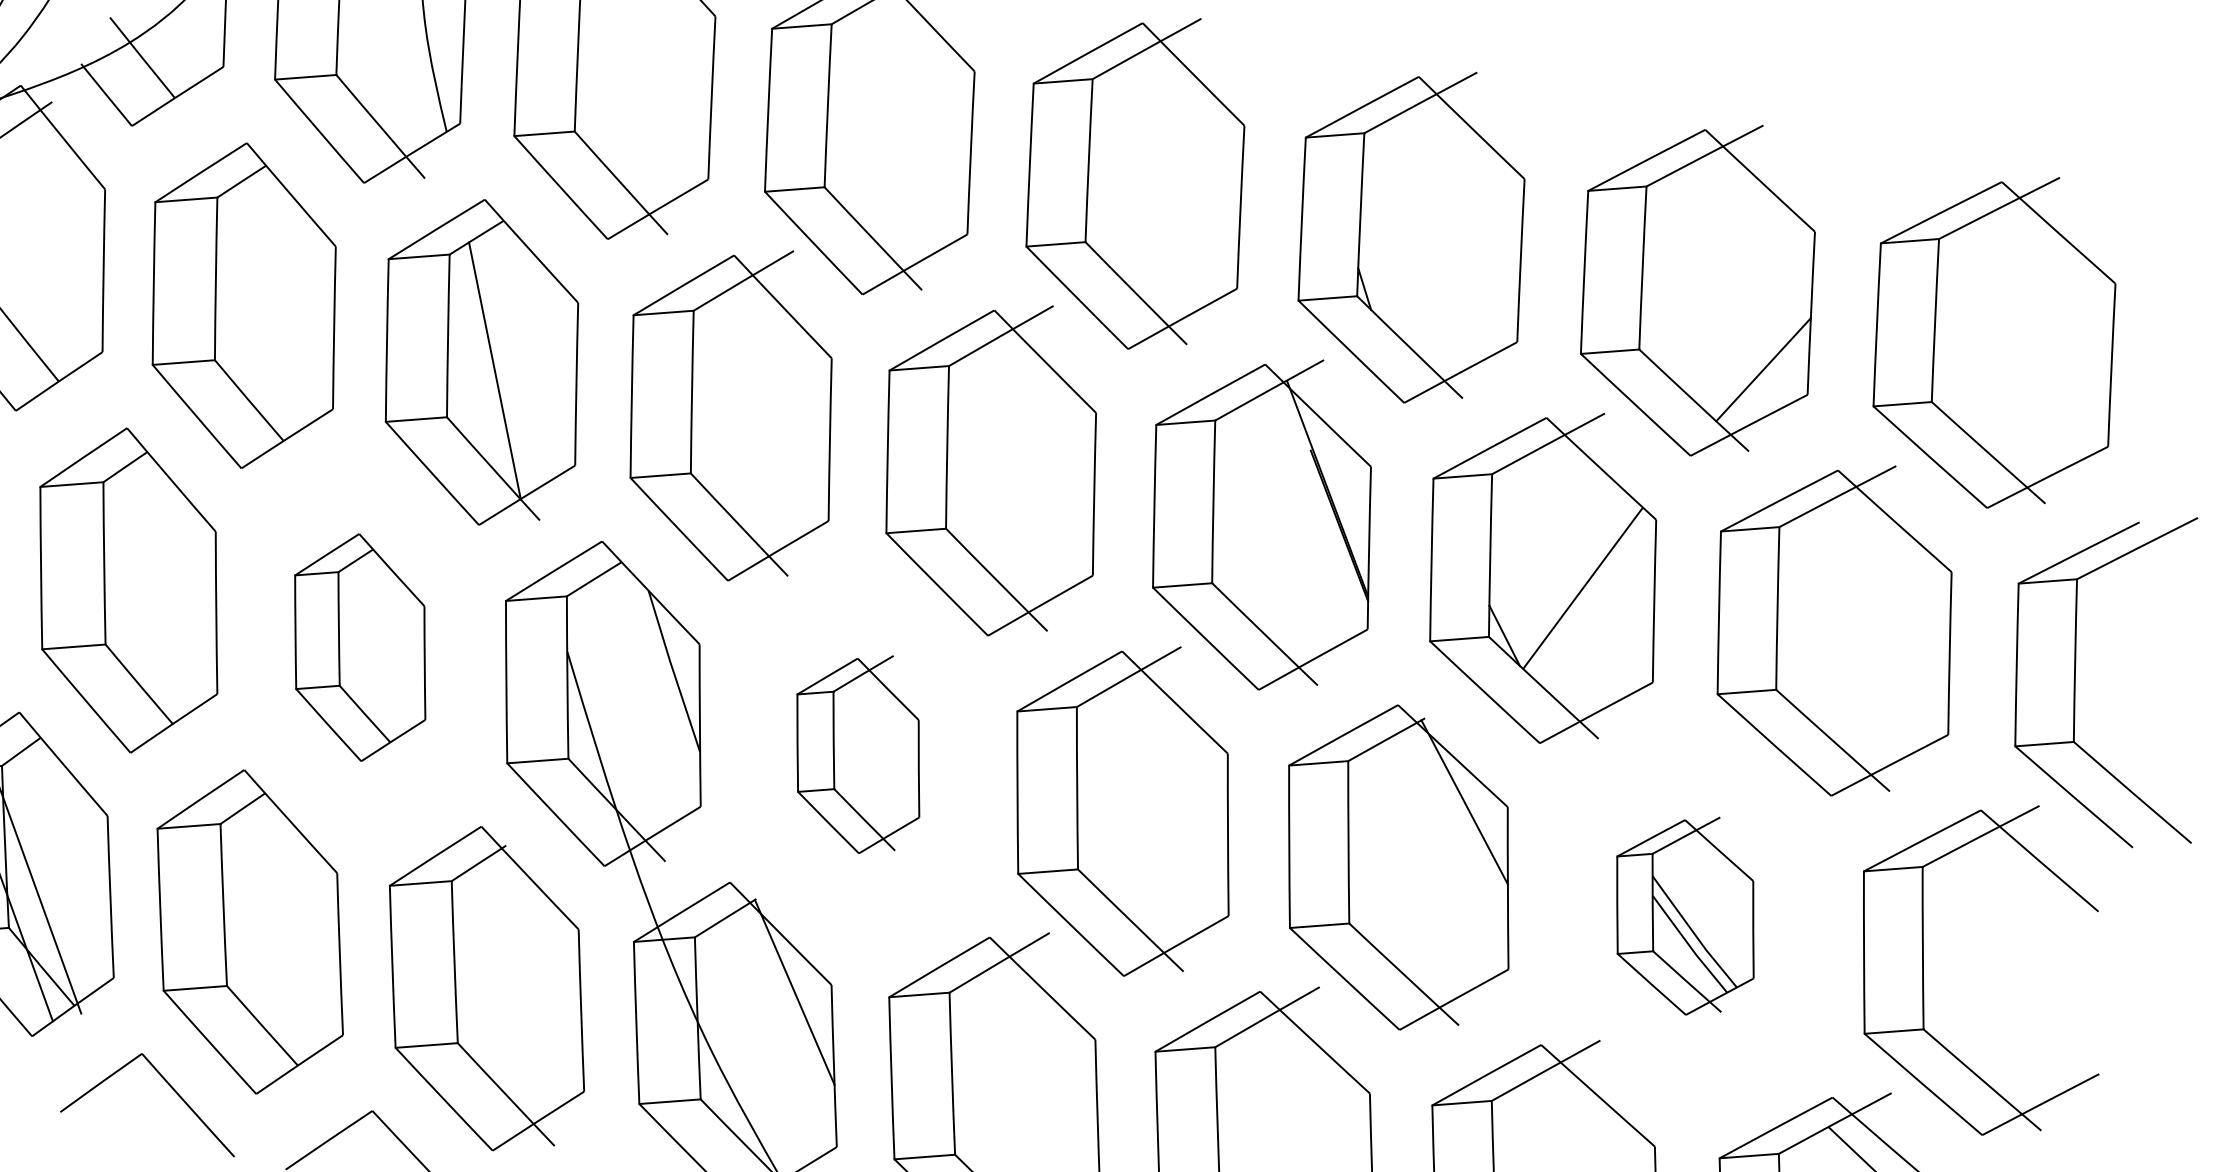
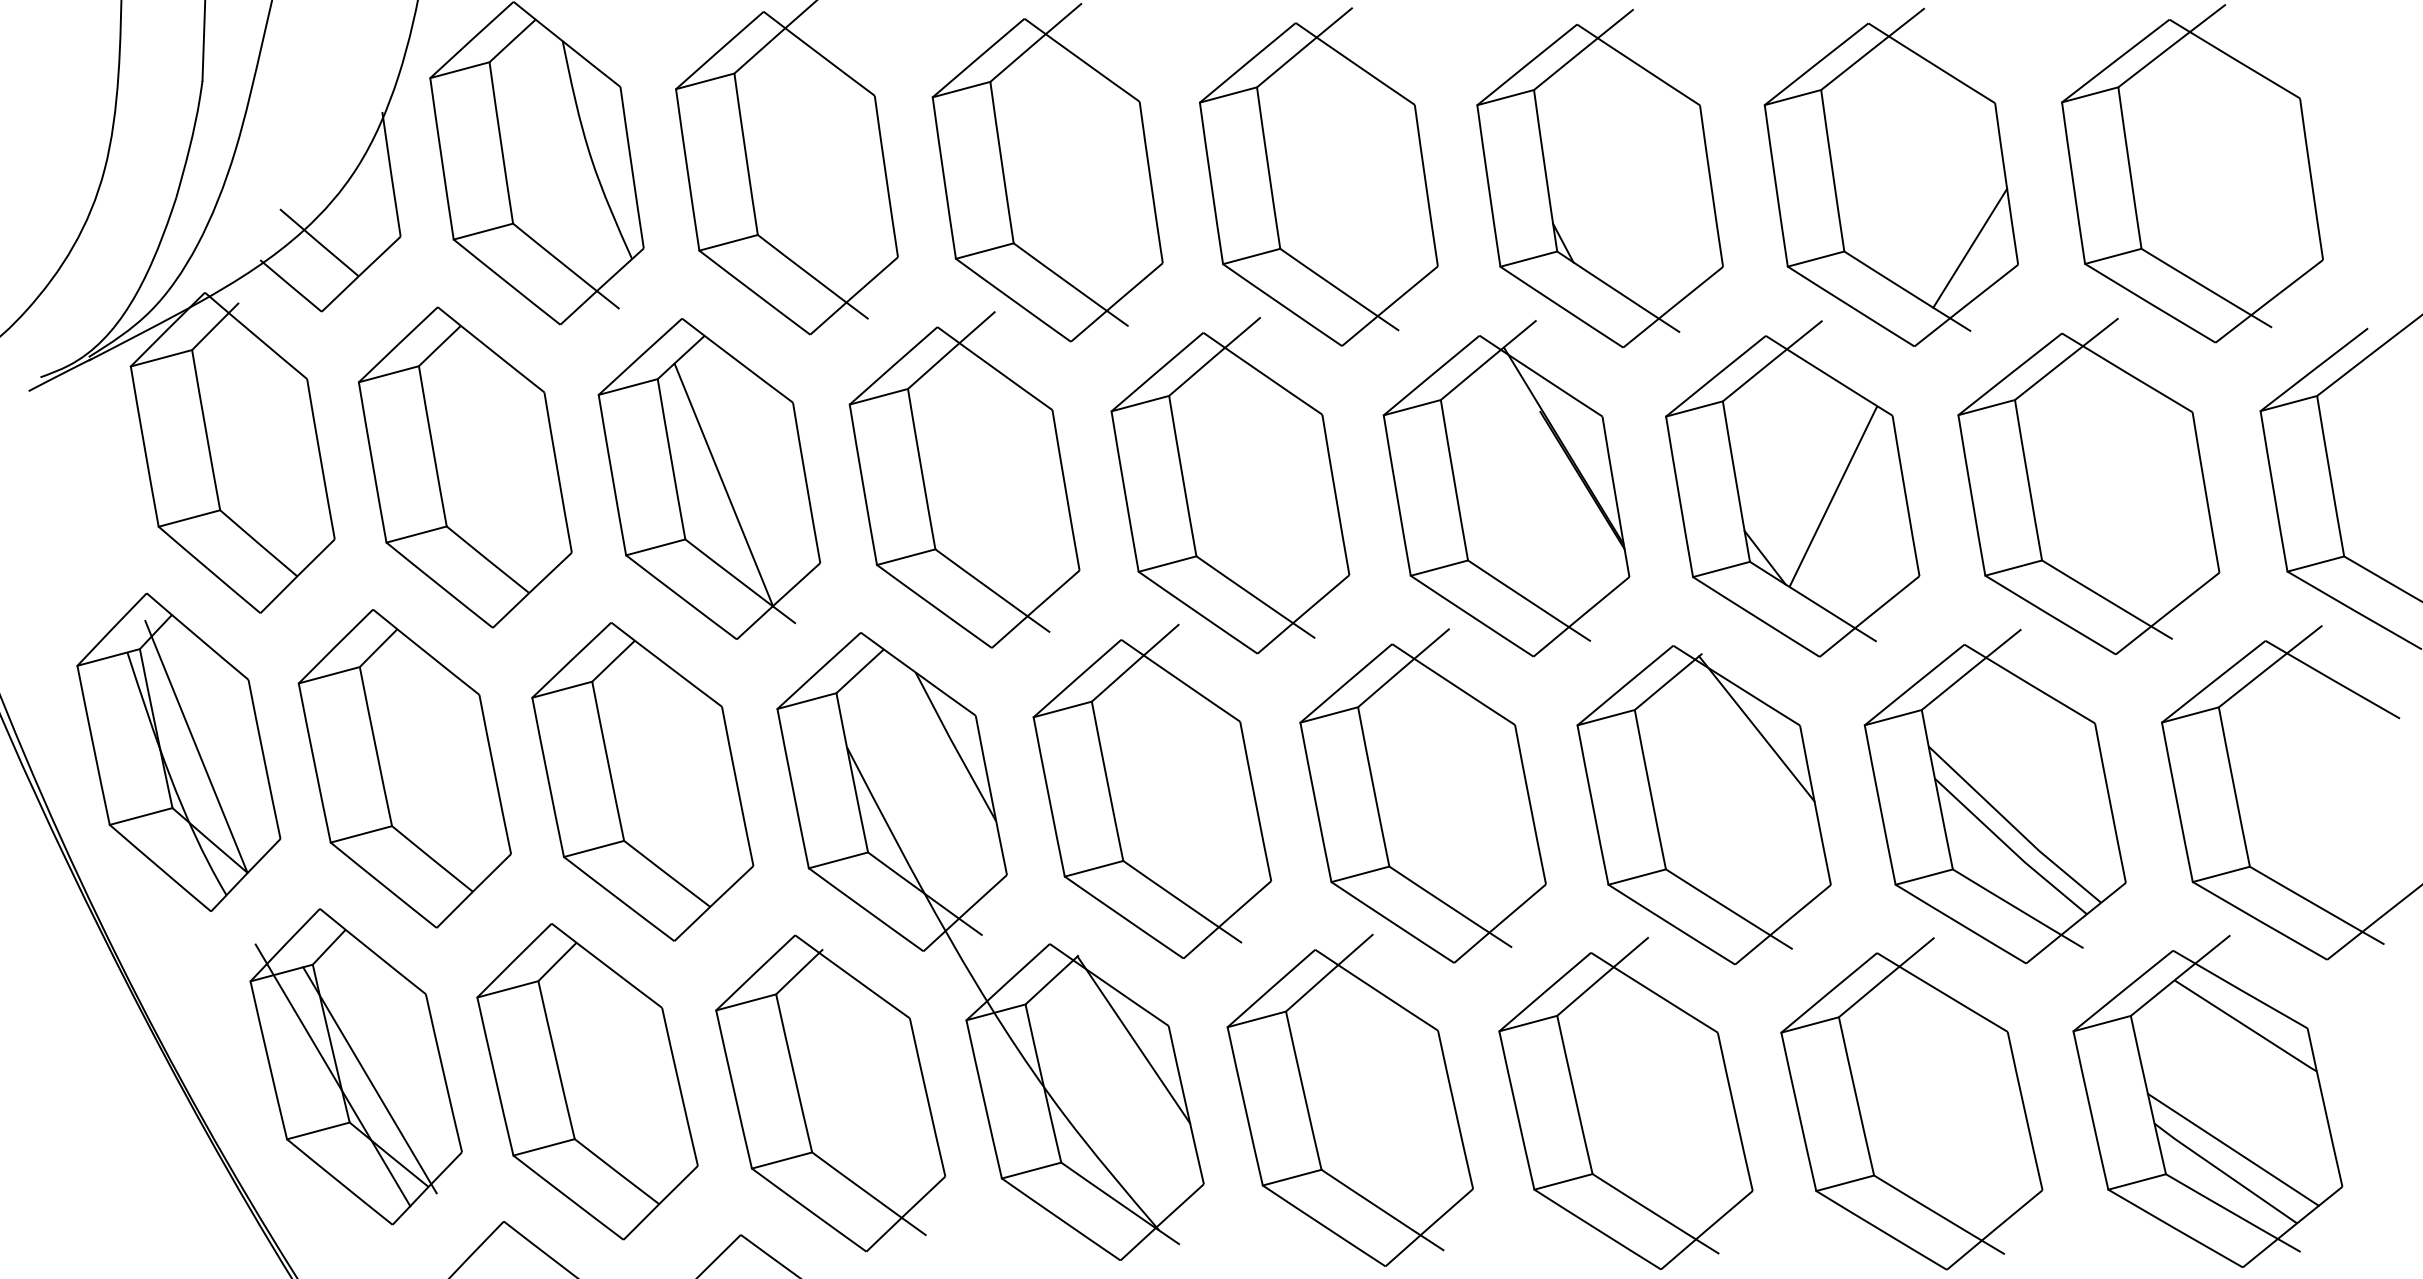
part: (359, 647) -> (642, 781), size x1.43
part: (859, 750) -> (1152, 790), size x1.67
part: (1685, 912) -> (1994, 796), size x1.67

